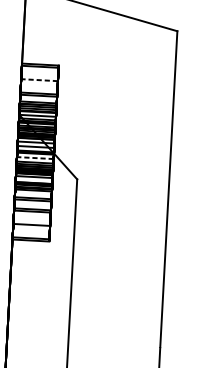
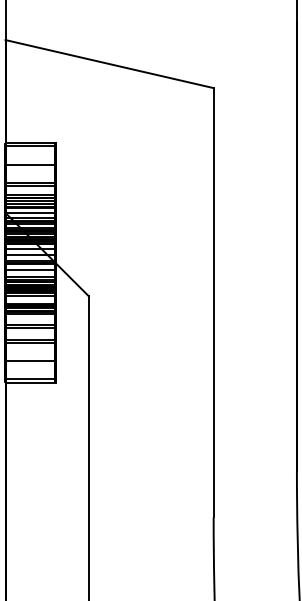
line: (39, 80) -> (30, 164), dashed -> solid
line: (35, 158) -> (30, 270), dashed -> solid

